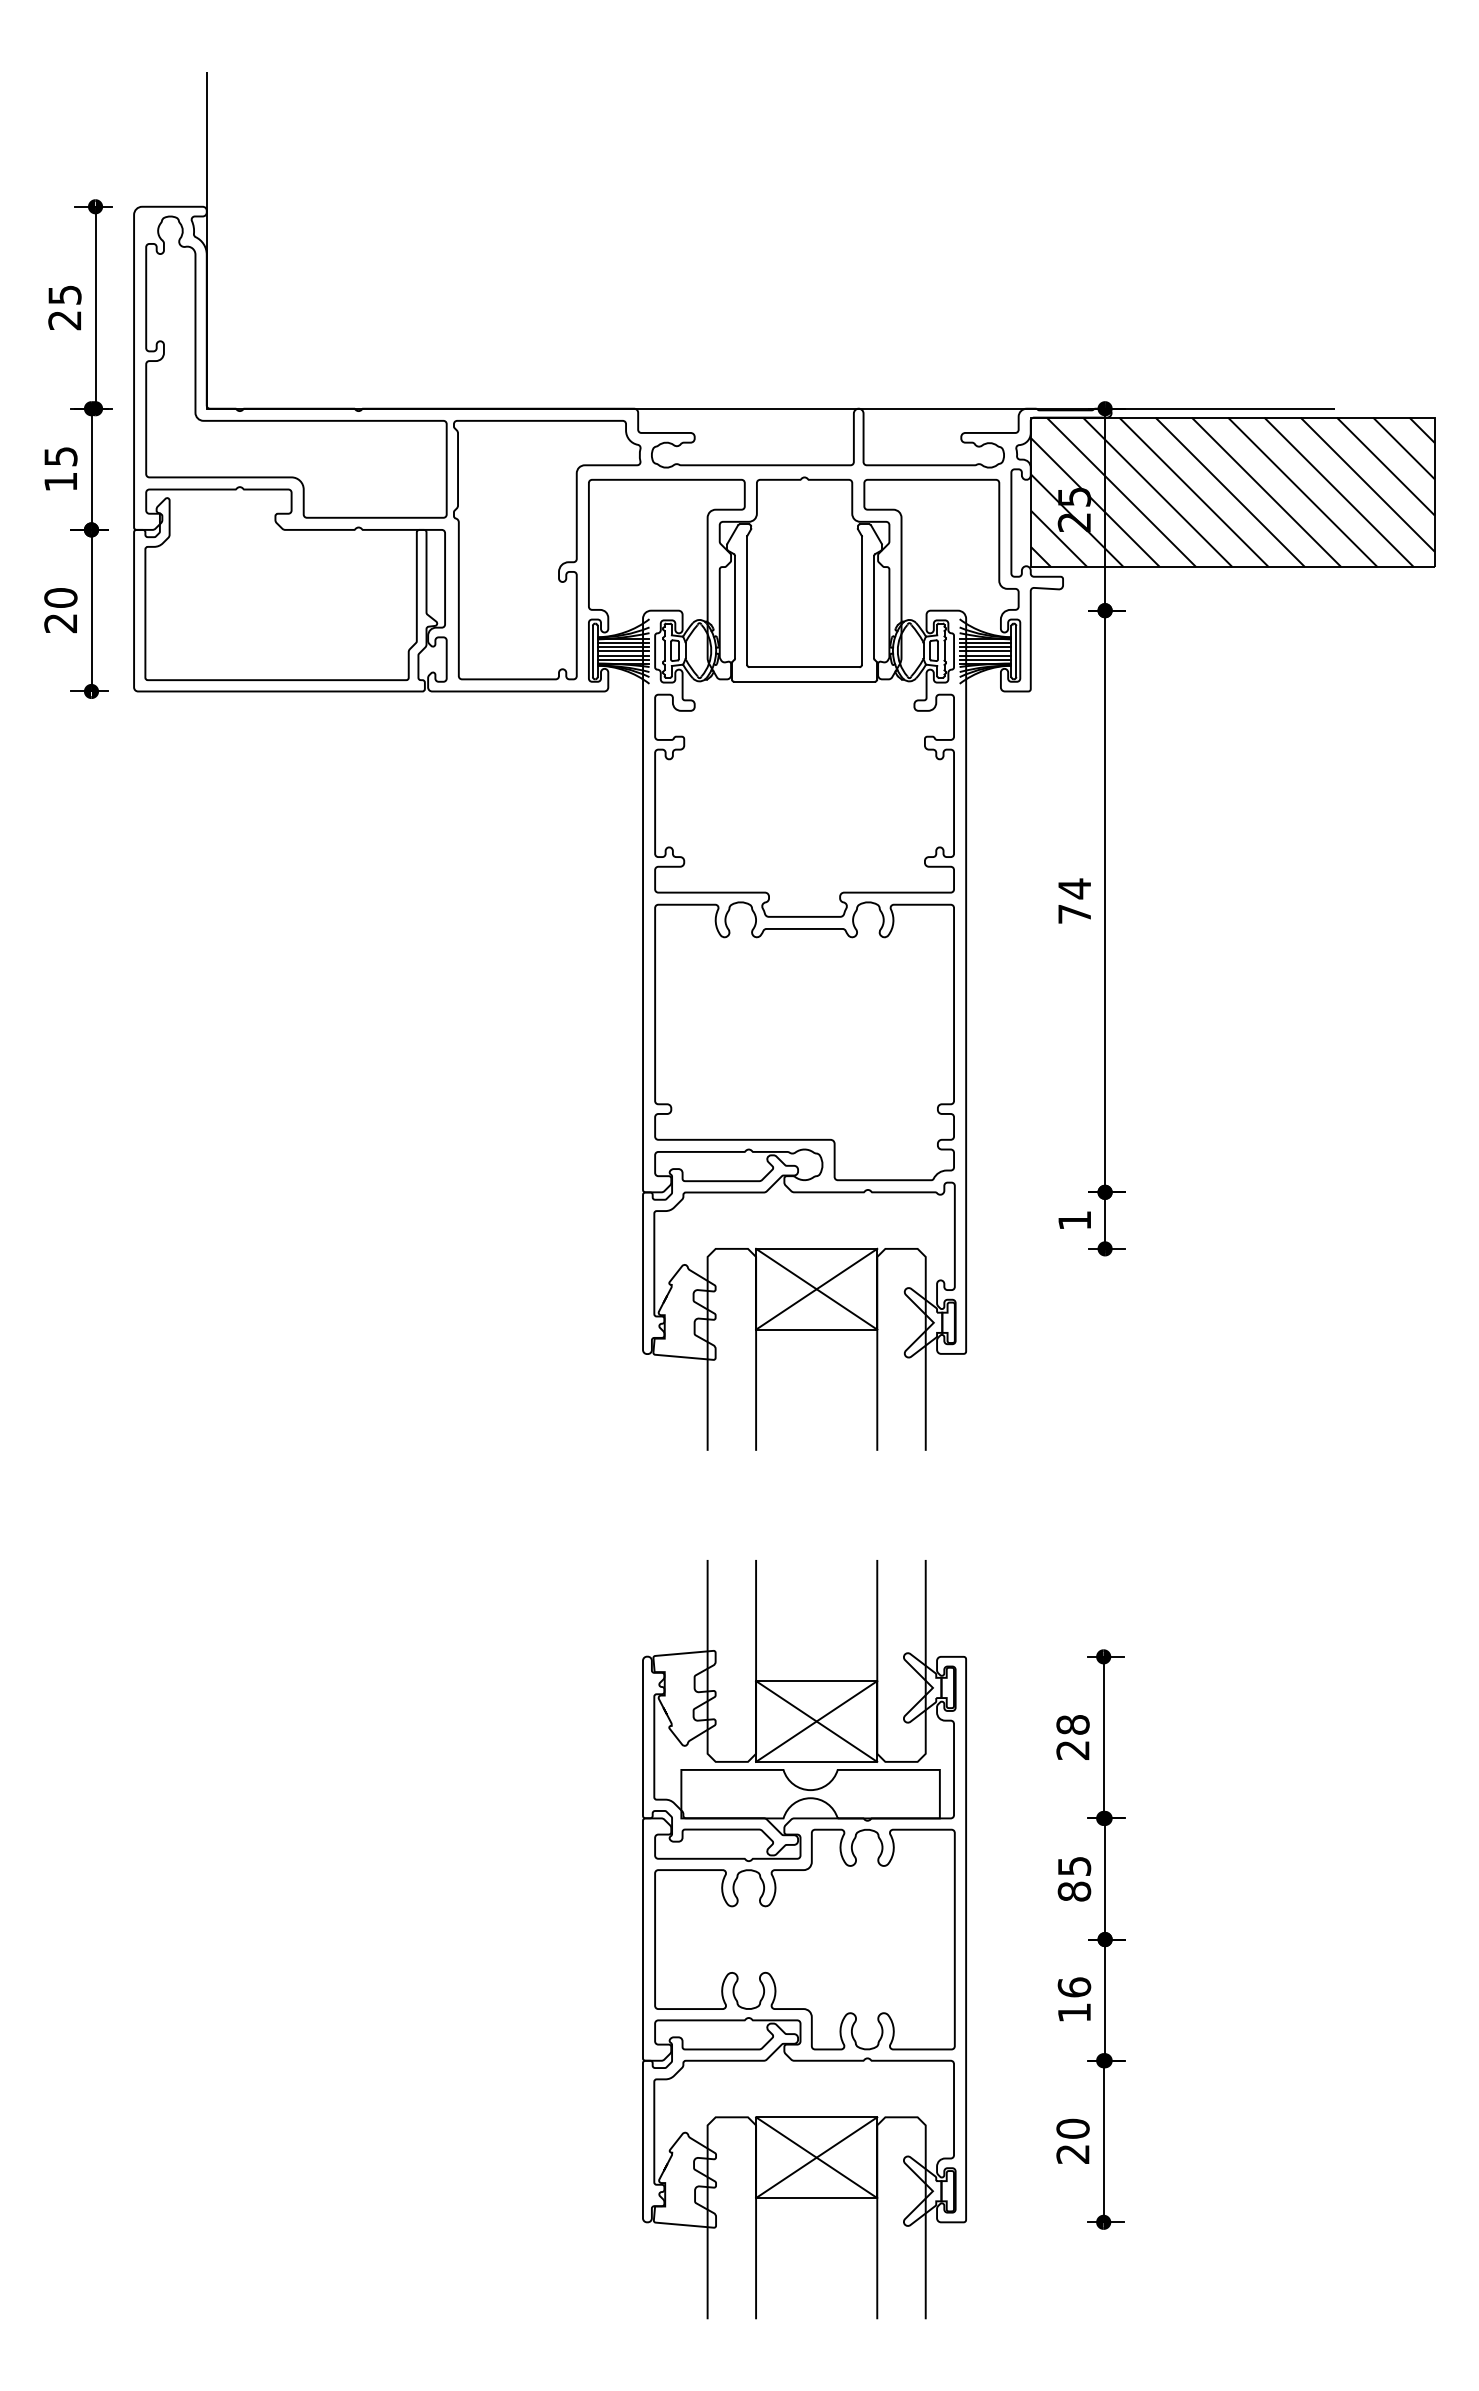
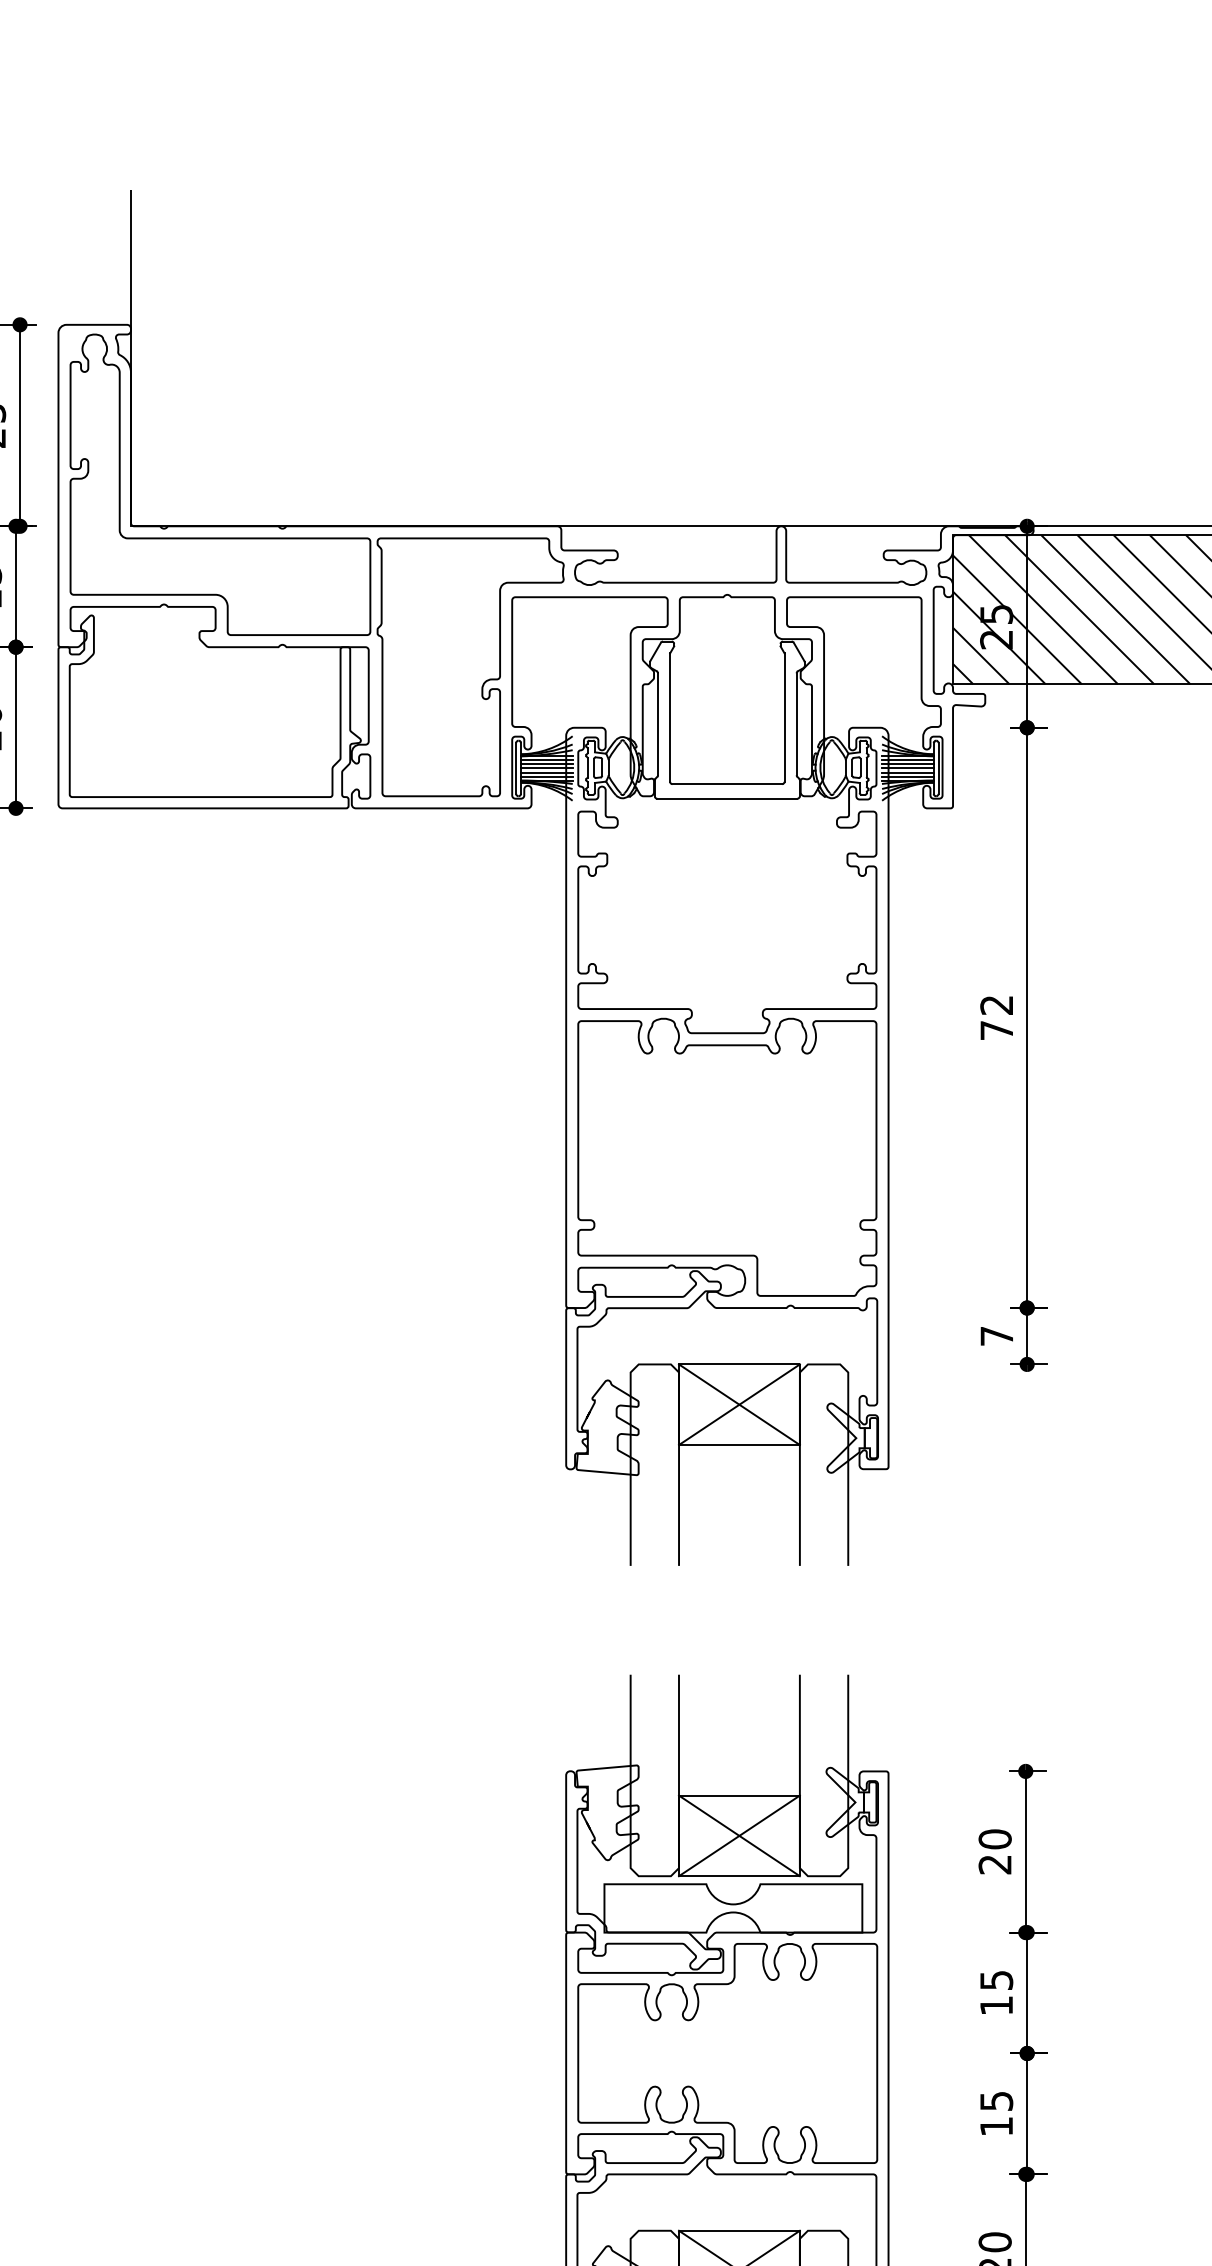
text: (1074, 888) -> (996, 1004), 74 -> 72
text: (1074, 1220) -> (996, 1336), 1 -> 7
text: (1072, 1724) -> (994, 1838), 28 -> 20
text: (1074, 1891) -> (996, 2005), 85 -> 15
text: (1074, 1987) -> (996, 2101), 16 -> 15

